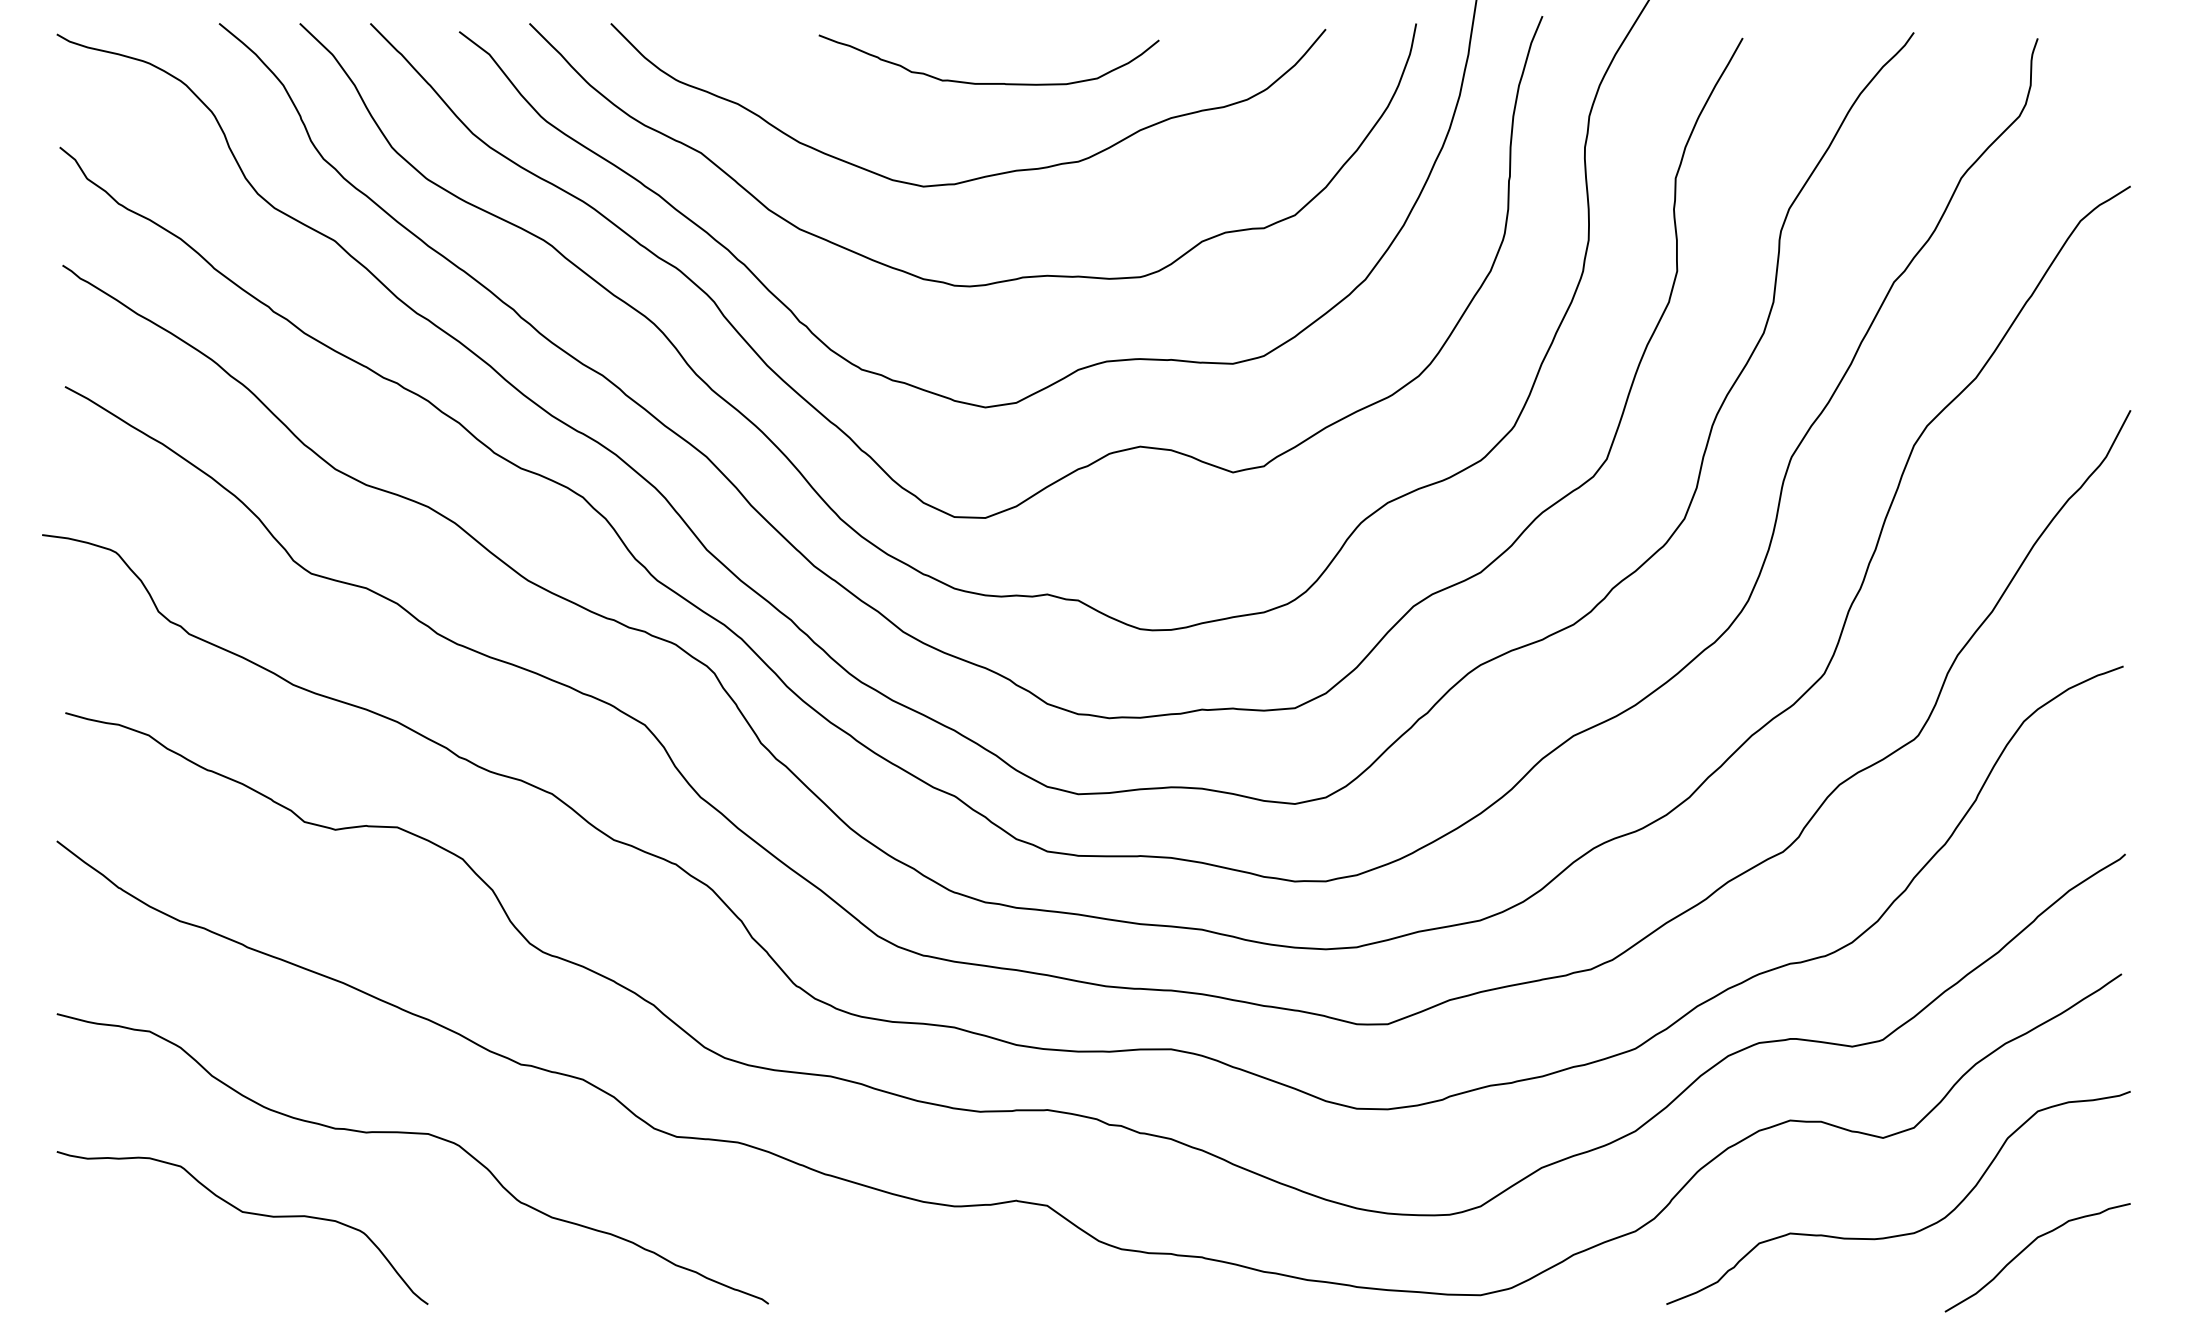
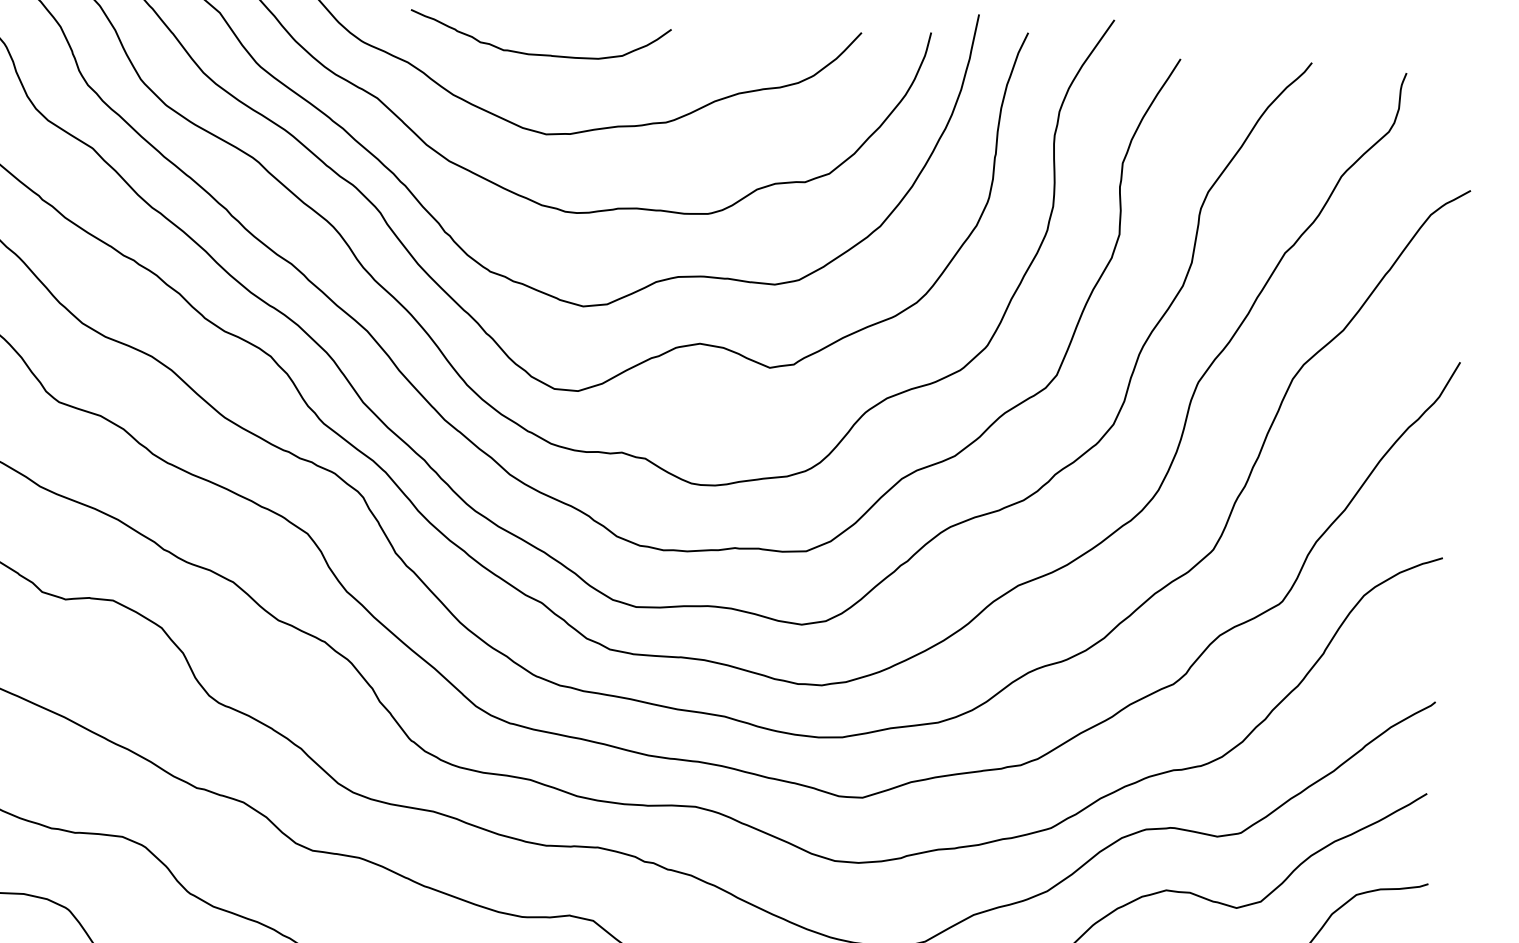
curve: (988, 83) -> (538, 54), moved

